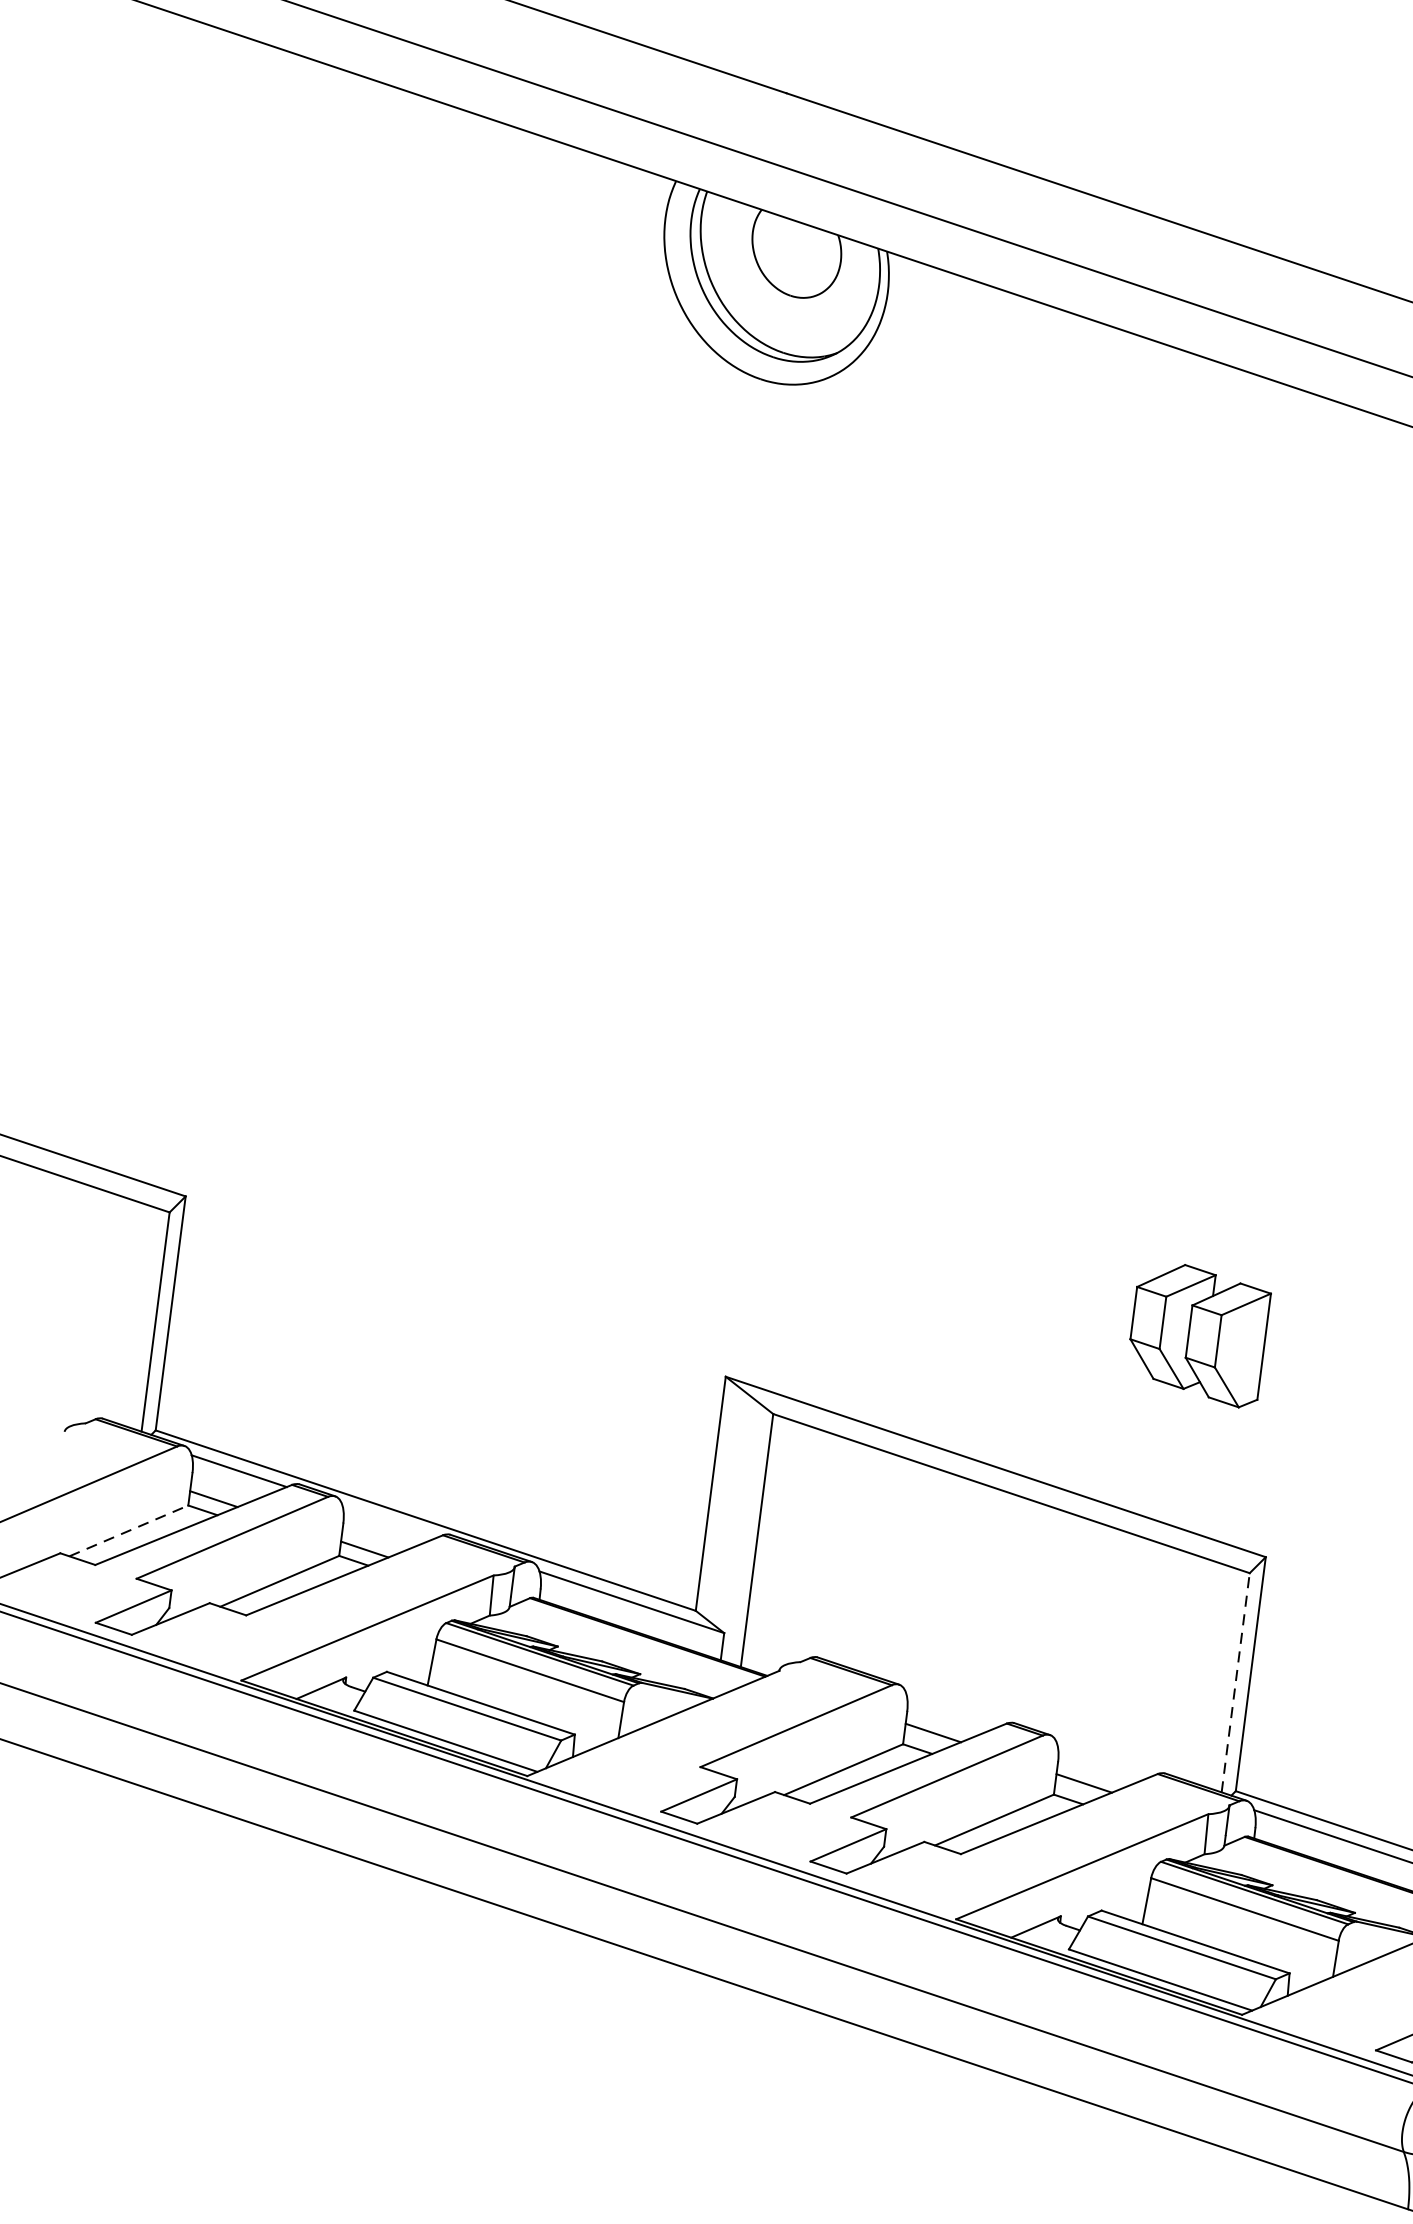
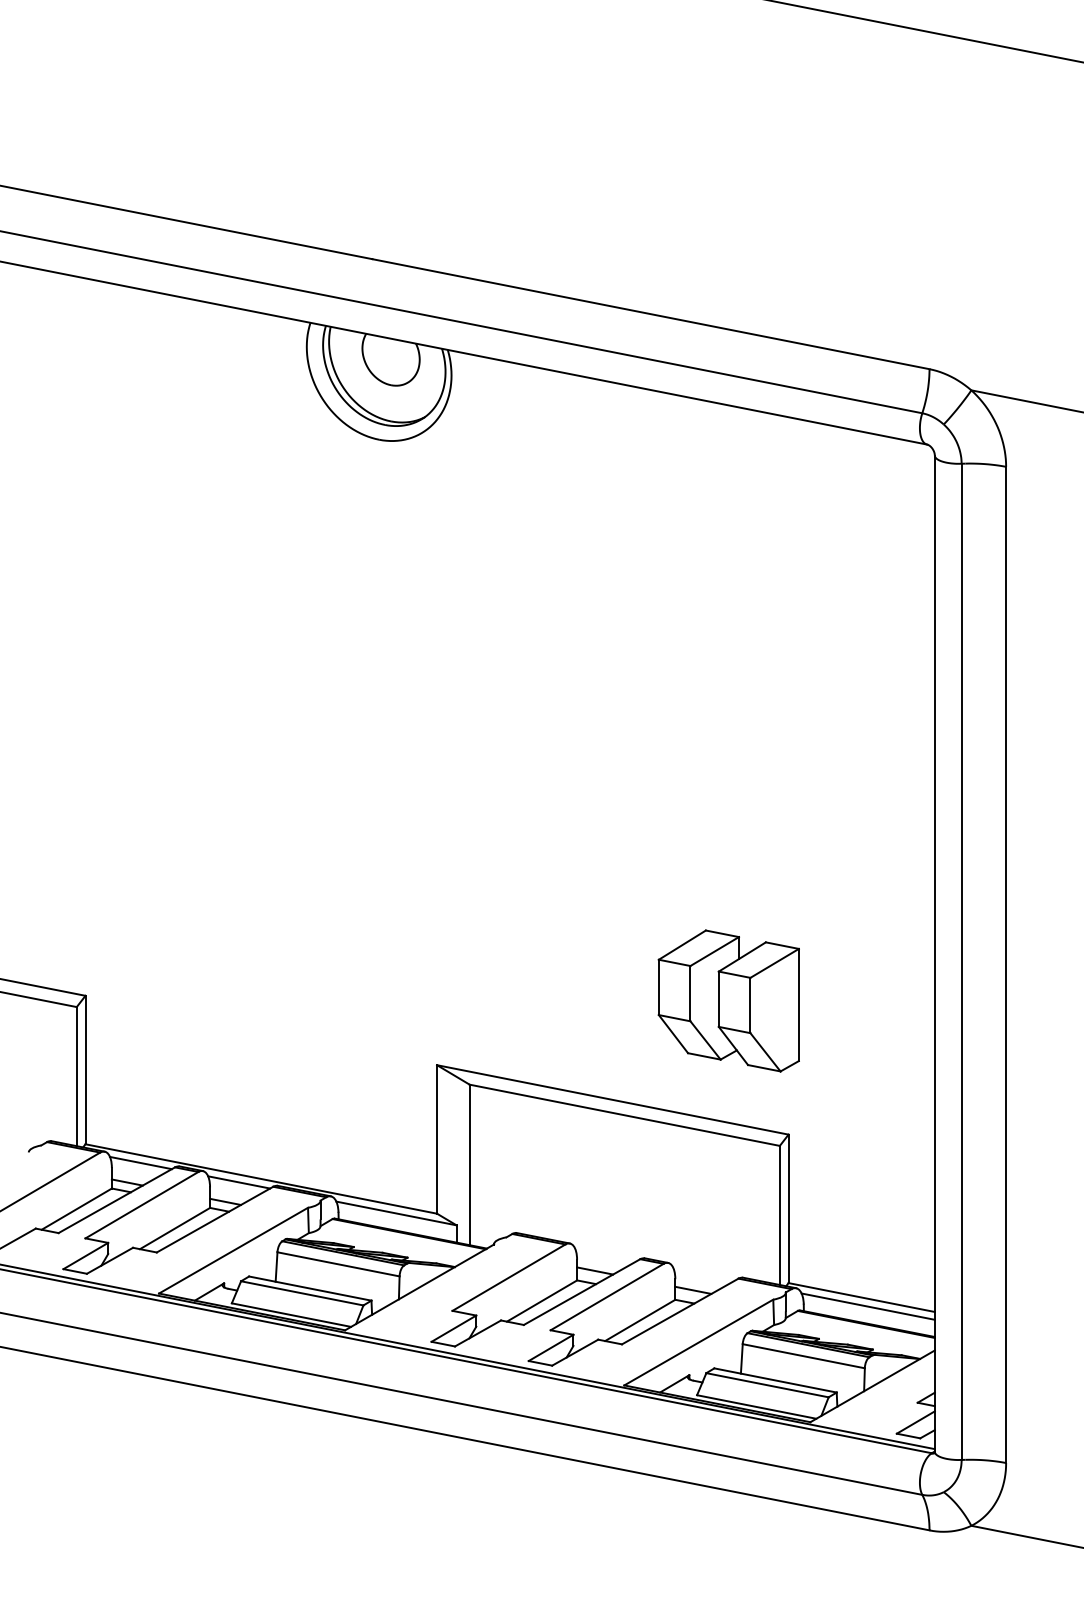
part: (1198, 1333) -> (728, 1000), size x1.67
line: (390, 1521) -> (239, 1182), added
line: (128, 1531) -> (76, 1209), dashed -> solid
line: (1235, 1682) -> (779, 1215), dashed -> solid

